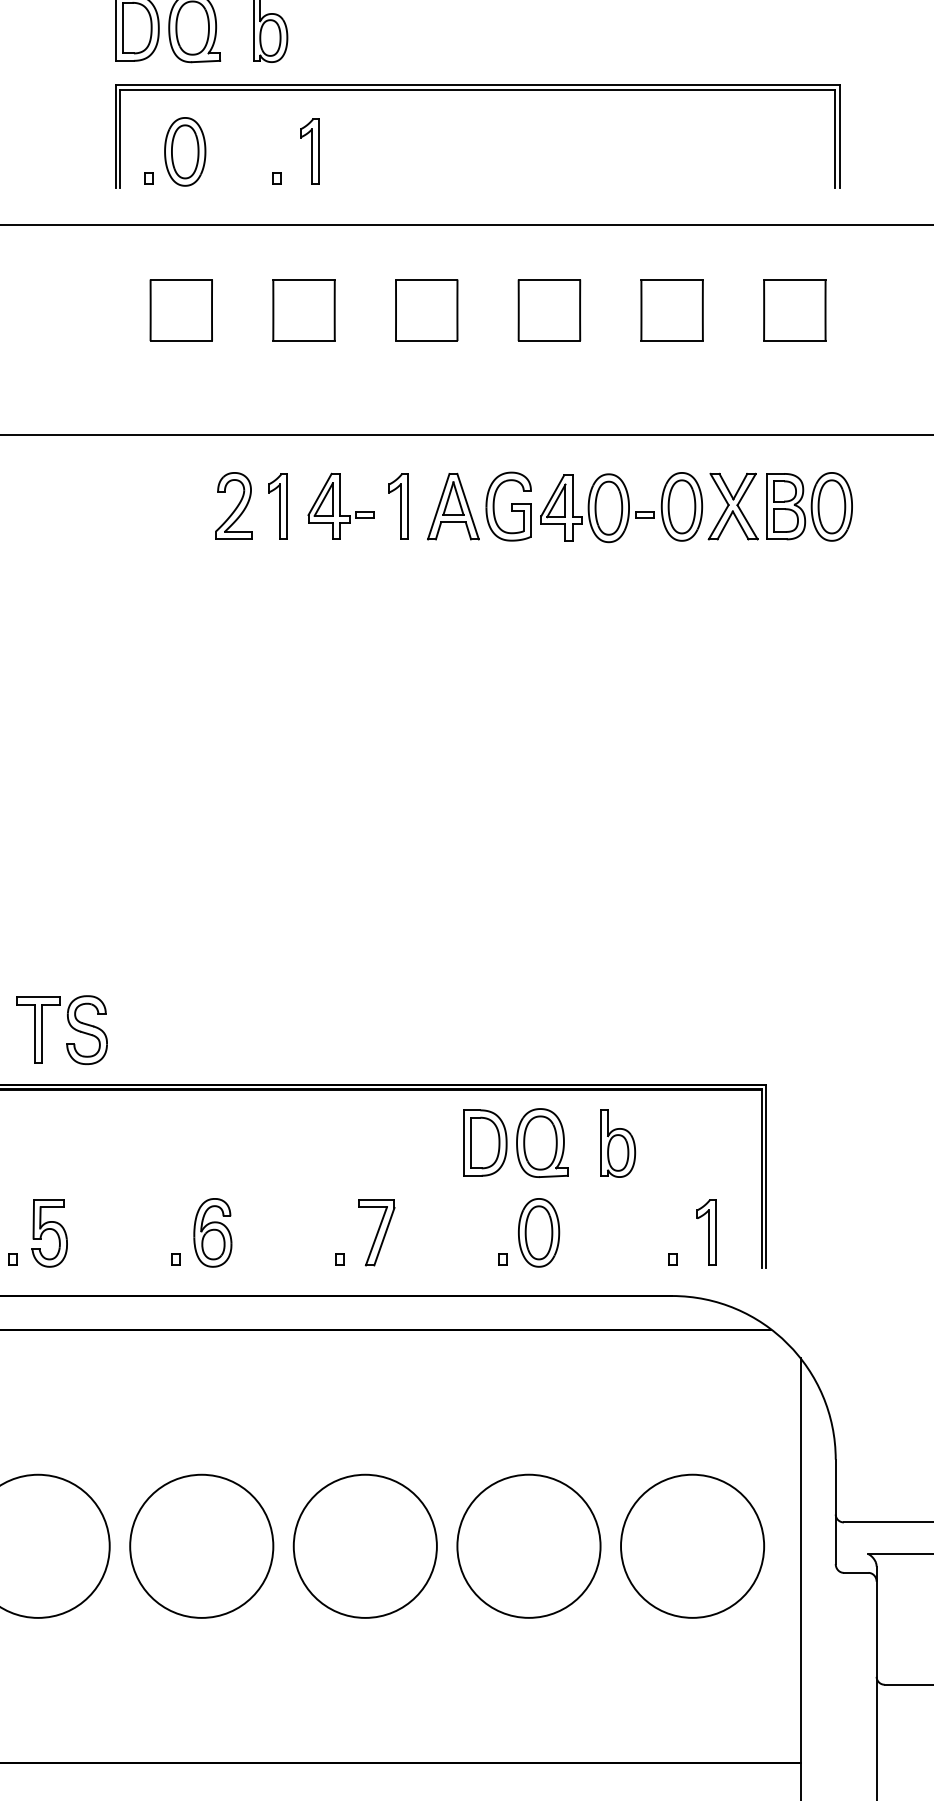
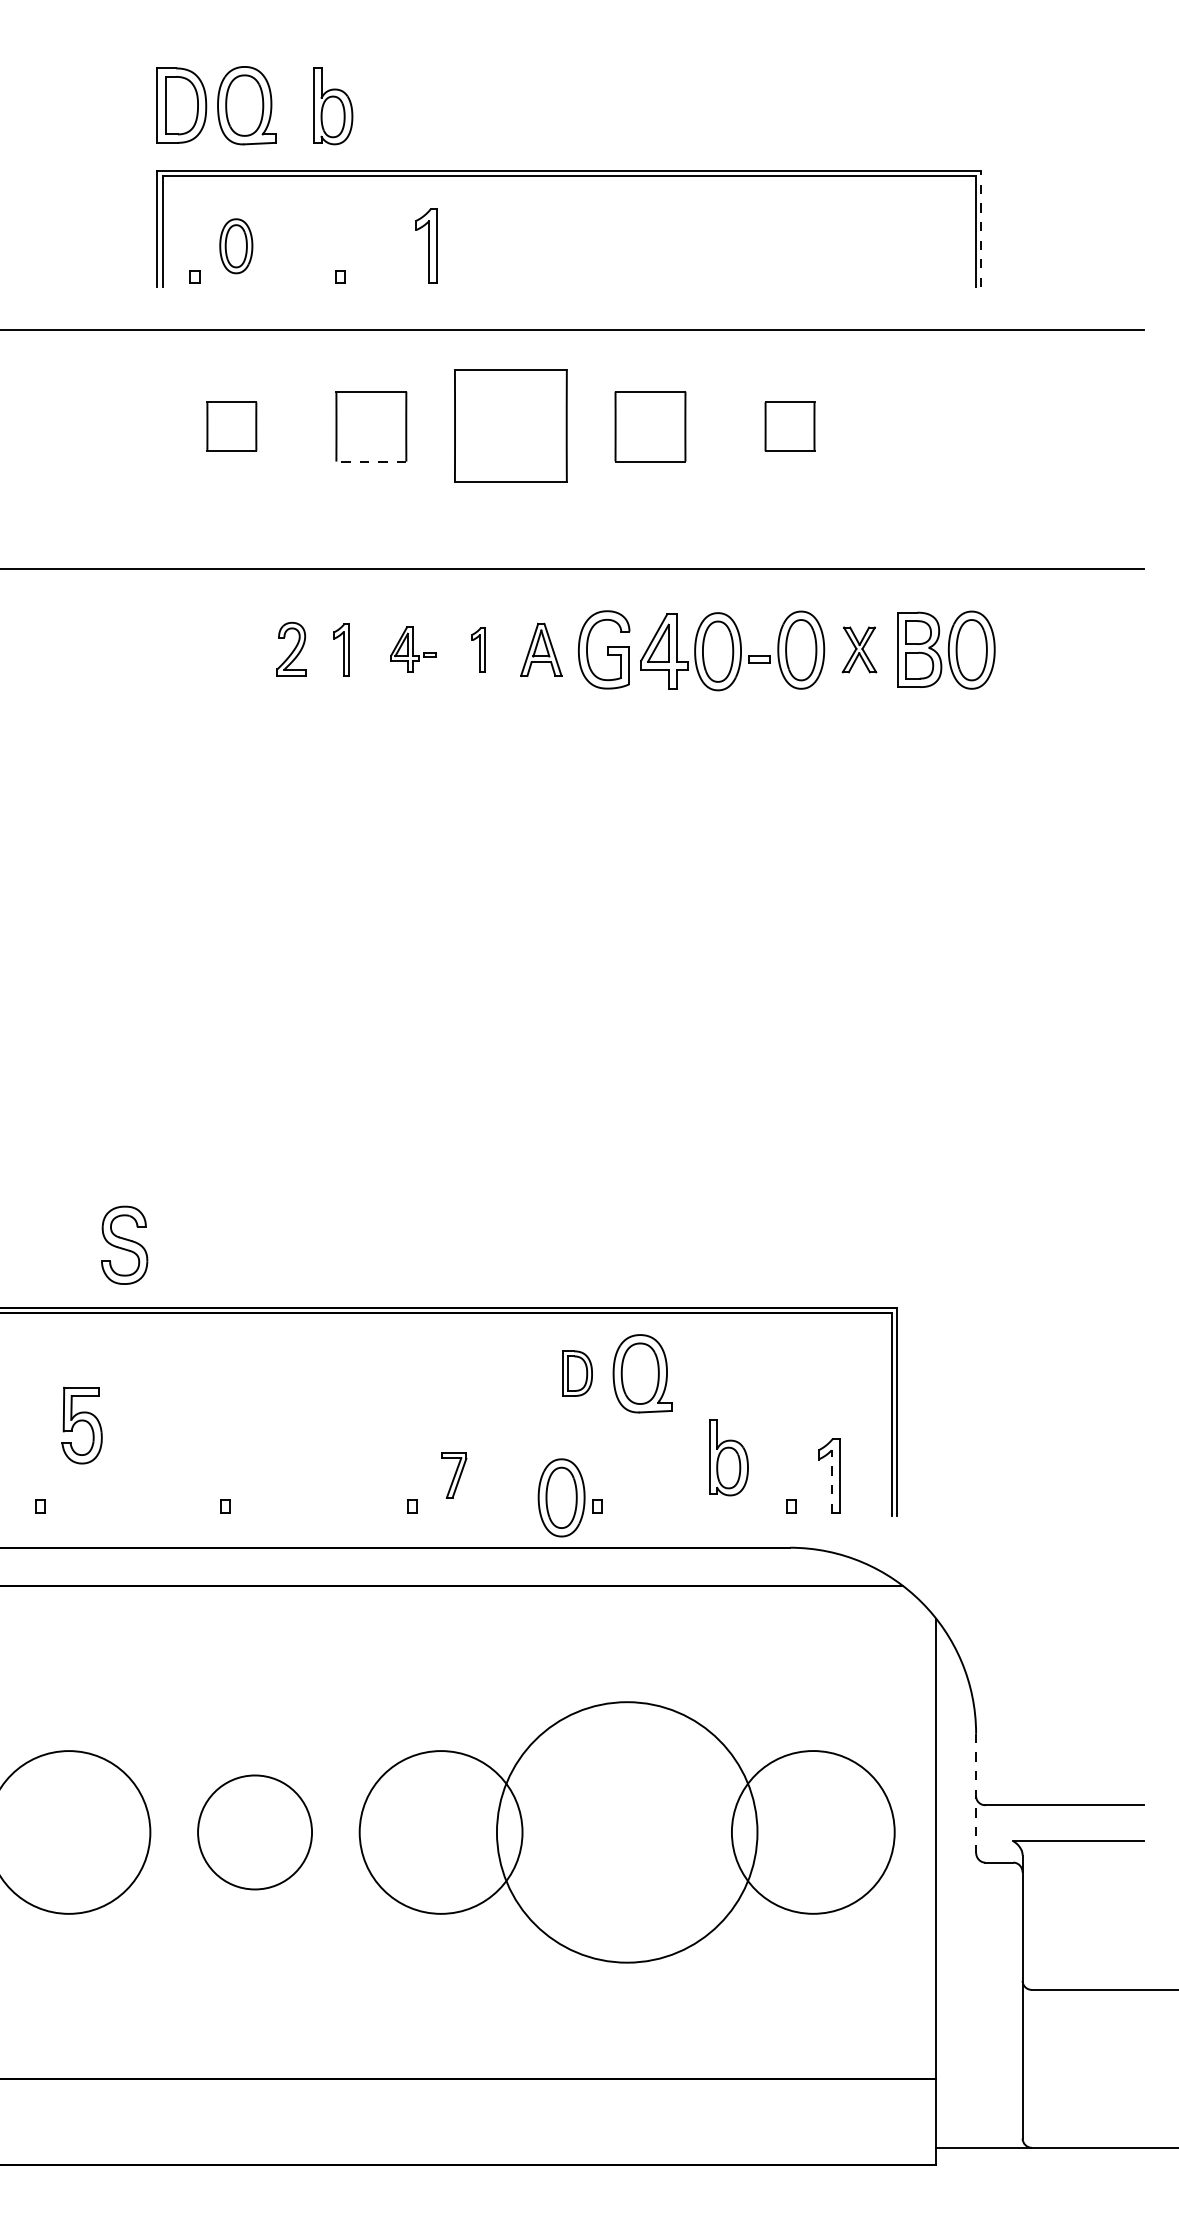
line: (839, 136) -> (980, 228), solid -> dashed
part: (185, 151) -> (236, 245), size x0.7
part: (309, 151) -> (426, 245), moved
part: (181, 310) -> (231, 426), size x0.7
part: (426, 310) -> (510, 426), size x1.6
part: (671, 310) -> (789, 426), size x0.7
part: (794, 310) -> (929, 426), removed
line: (304, 340) -> (371, 461), solid -> dashed
part: (233, 505) -> (291, 648), size x0.7
part: (277, 506) -> (341, 649), size x0.7
part: (341, 506) -> (413, 649), size x0.6
part: (398, 506) -> (478, 649), size x0.6
part: (453, 506) -> (541, 649), size x0.7
part: (733, 506) -> (859, 649), size x0.6
part: (37, 1030) -> (68, 1245), removed
part: (485, 1142) -> (577, 1373), size x0.6
part: (618, 1143) -> (728, 1457), moved
part: (212, 1232) -> (267, 1475), removed
part: (377, 1232) -> (454, 1475), size x0.6
part: (538, 1232) -> (561, 1497), moved
part: (49, 1233) -> (81, 1425), moved
line: (708, 1237) -> (831, 1481), solid -> dashed
line: (836, 1512) -> (976, 1793), solid -> dashed
circle: (201, 1546) -> (254, 1832), size x0.7
circle: (528, 1546) -> (626, 1832), size x1.6

